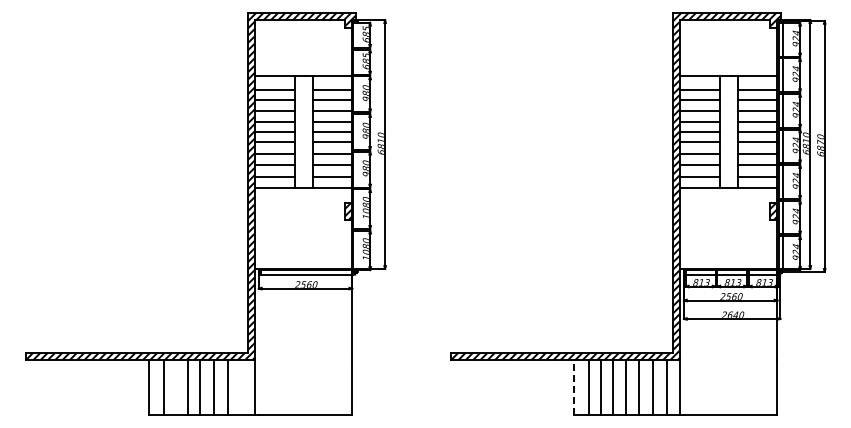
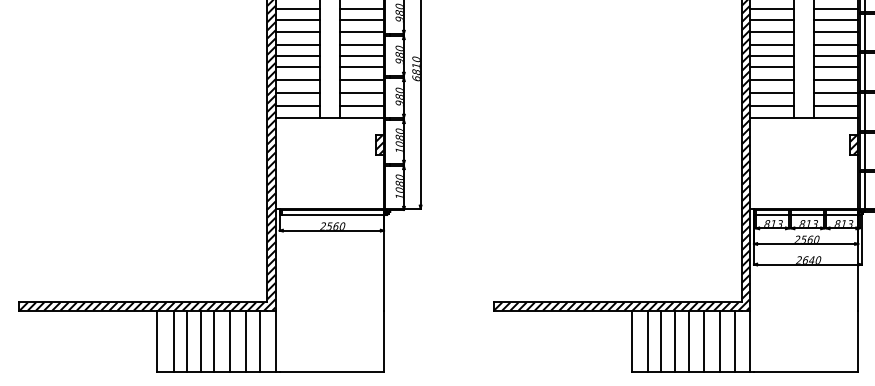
line: (175, 387) -> (186, 341), added
line: (241, 387) -> (260, 341), added
line: (574, 387) -> (631, 341), dashed -> solid

